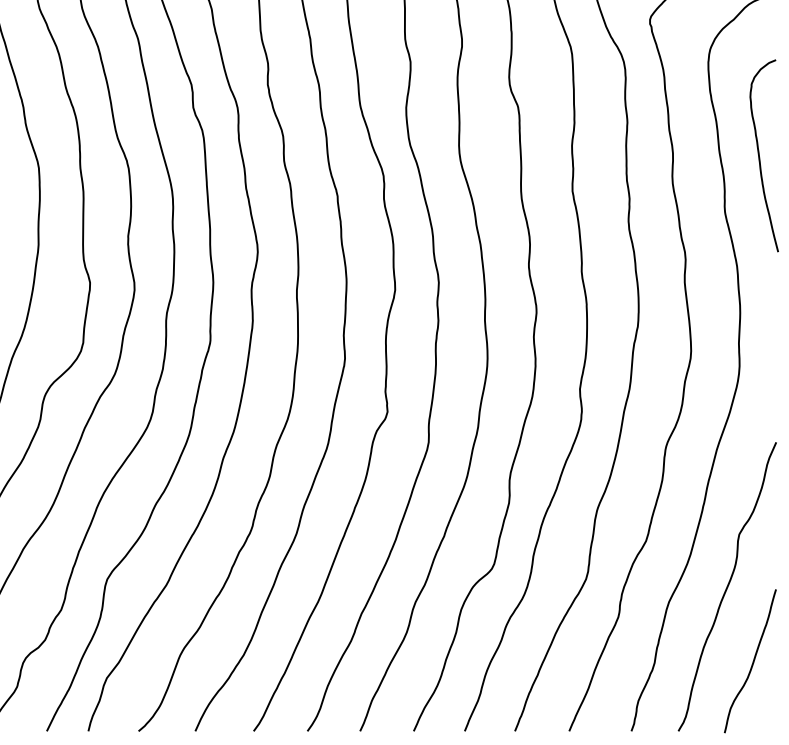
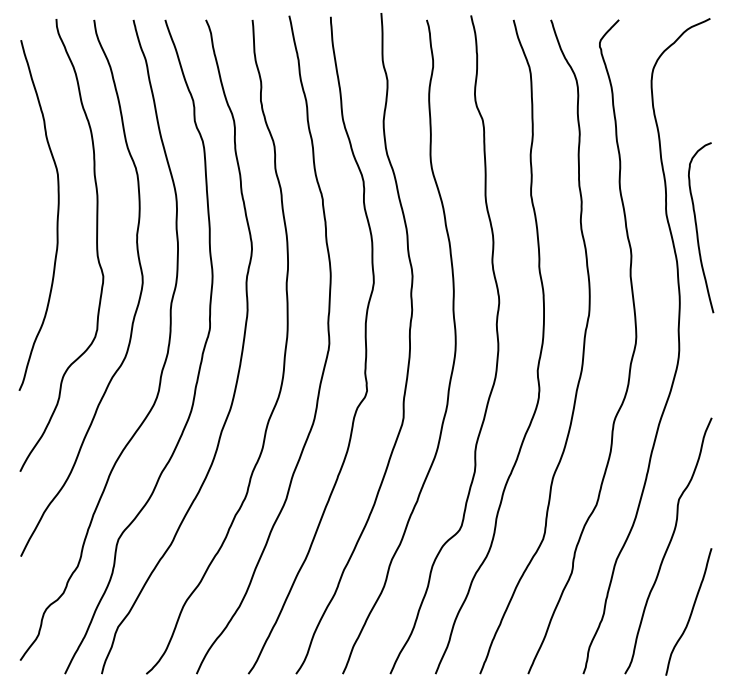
curve: (760, 155) -> (697, 227), moved

